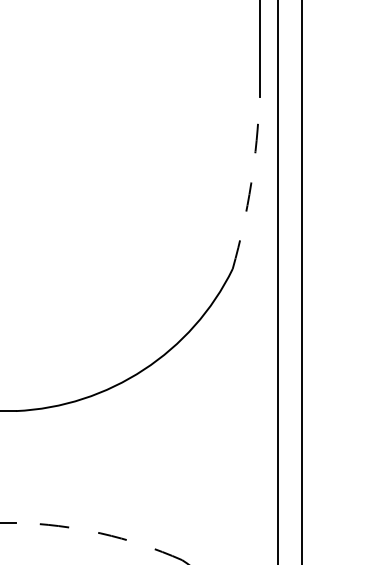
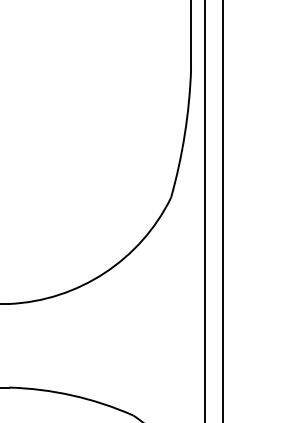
arc: (250, 184) -> (184, 134), dashed -> solid
arc: (100, 533) -> (72, 395), dashed -> solid

